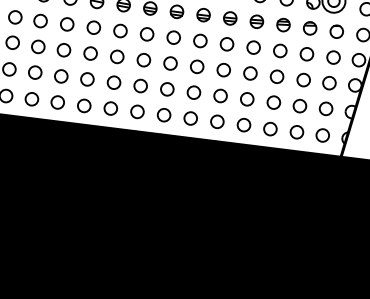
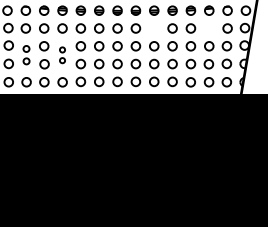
circle: (227, 44) -> (154, 28), removed
circle: (307, 54) -> (209, 28), removed
part: (36, 60) -> (26, 55), size x0.7
part: (88, 66) -> (62, 55), size x0.6

